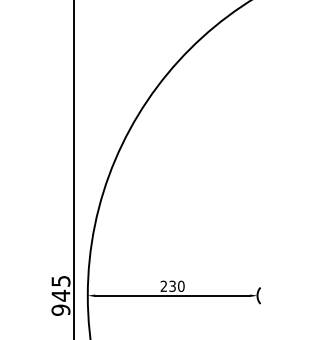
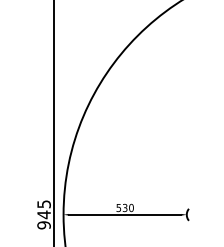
text: (163, 286) -> (118, 208), 230 -> 530

